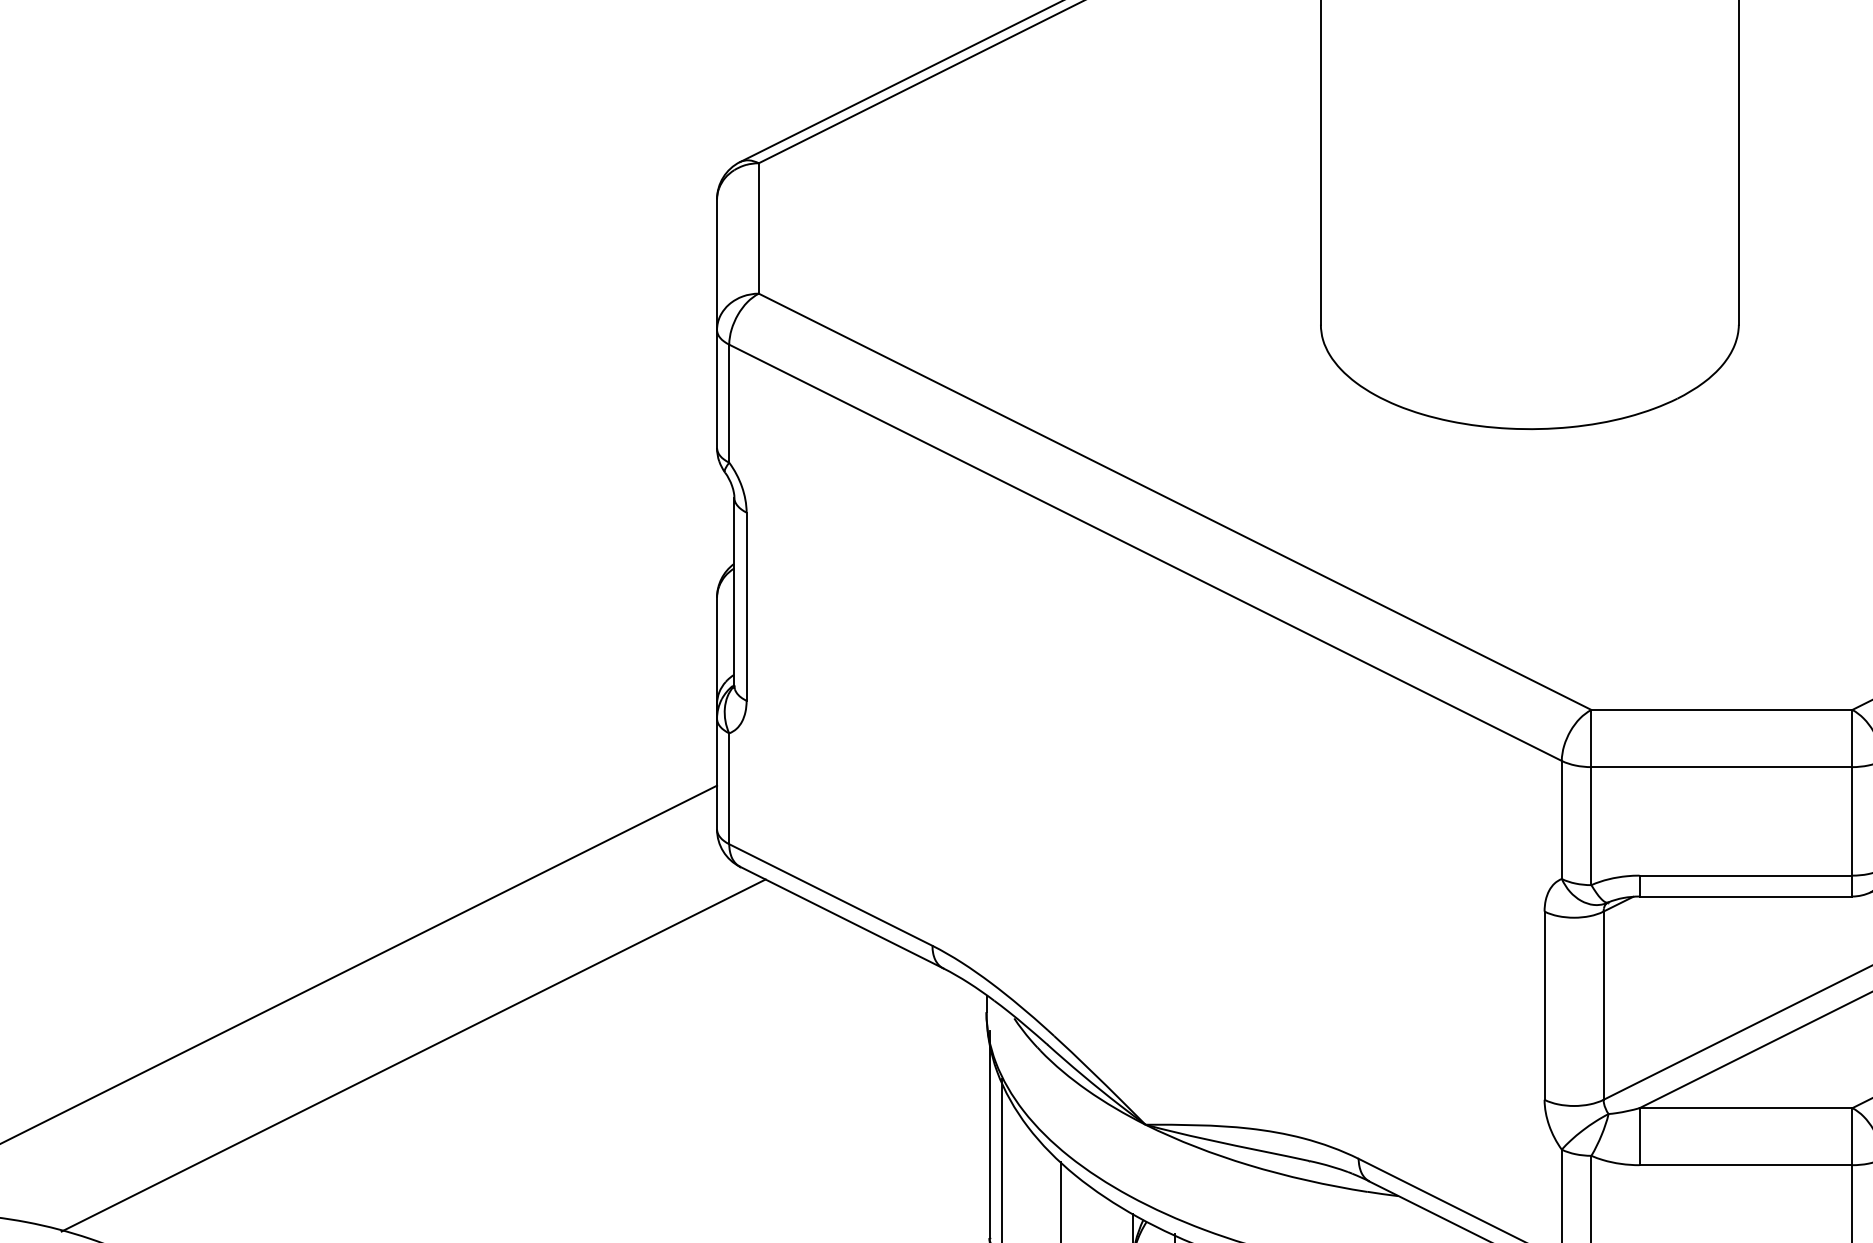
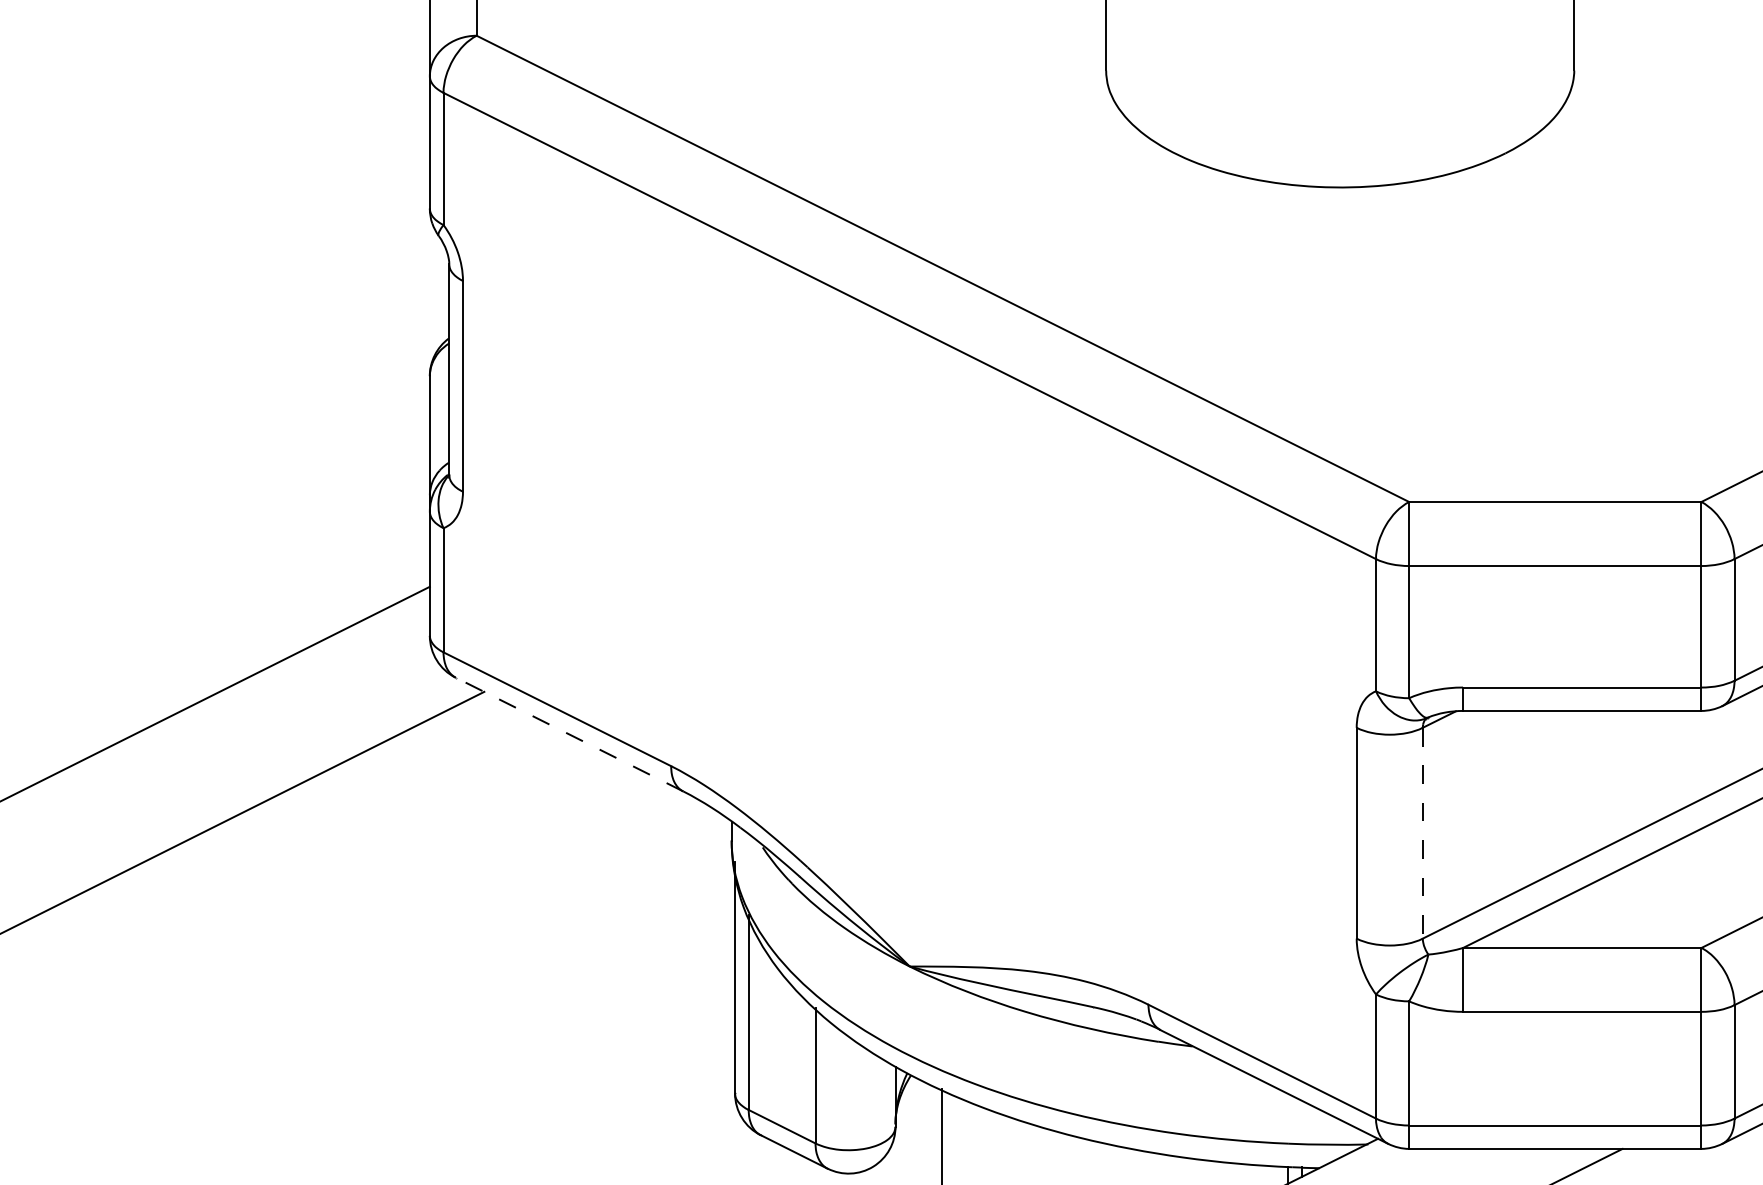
line: (841, 917) -> (569, 734), solid -> dashed
line: (1603, 1006) -> (1422, 834), solid -> dashed

